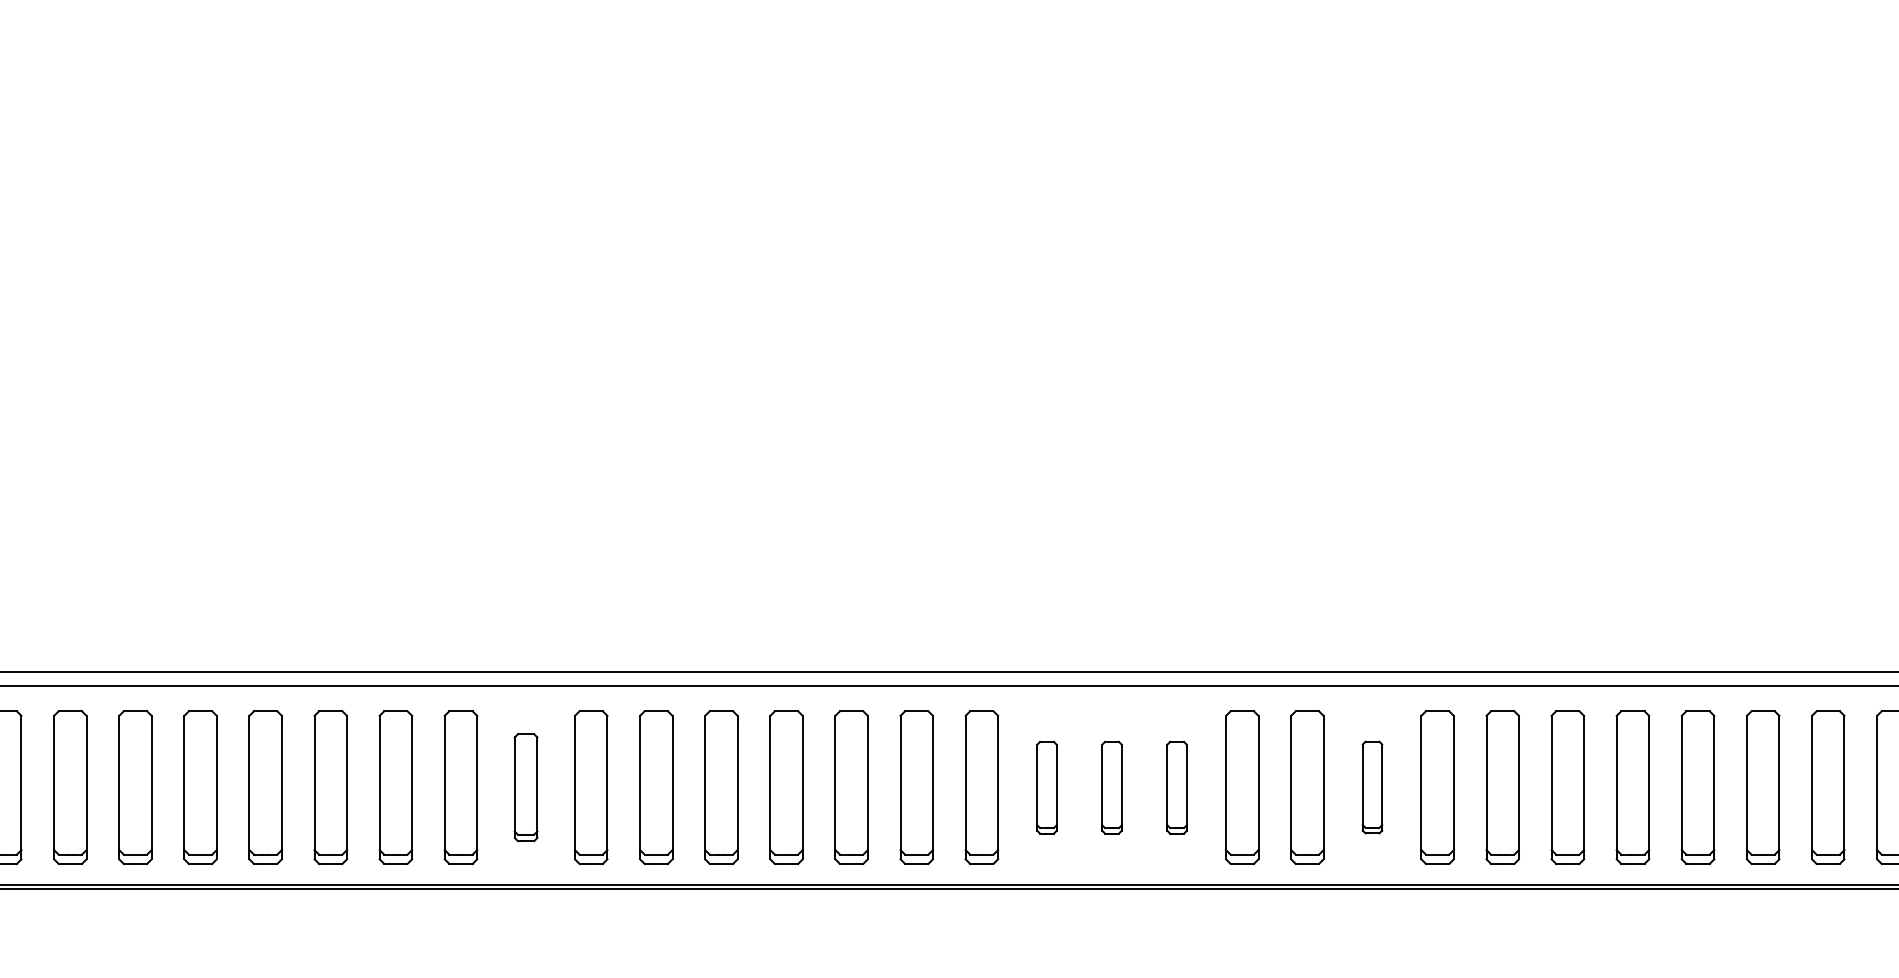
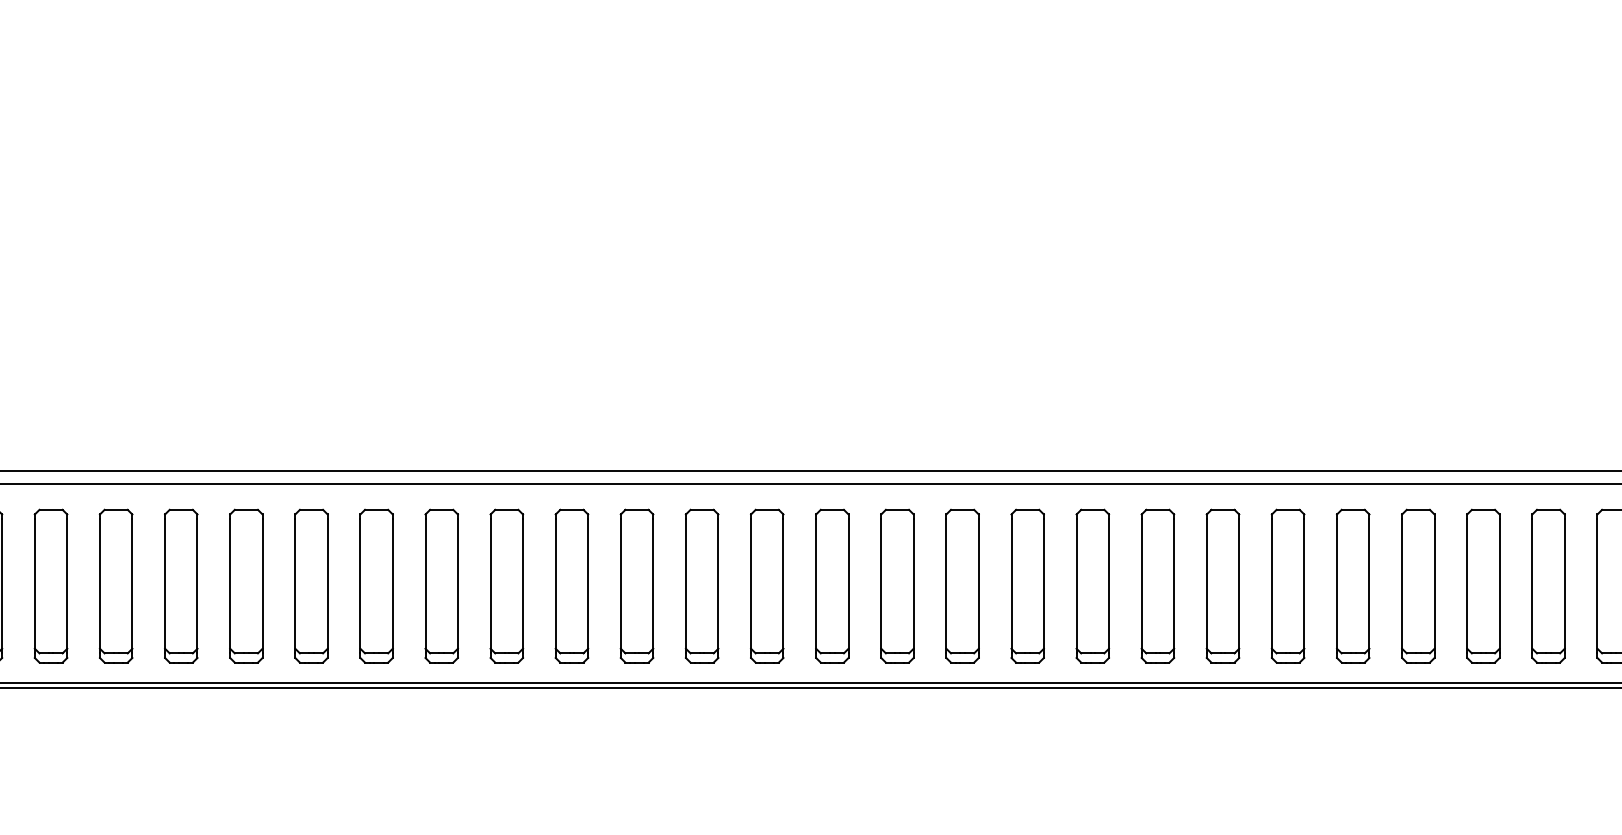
part: (525, 787) -> (376, 586), size x1.43
part: (1046, 787) -> (897, 586), size x1.67
part: (1111, 787) -> (962, 586), size x1.67
part: (1176, 787) -> (1027, 586), size x1.67
part: (1372, 787) -> (1223, 586), size x1.67

